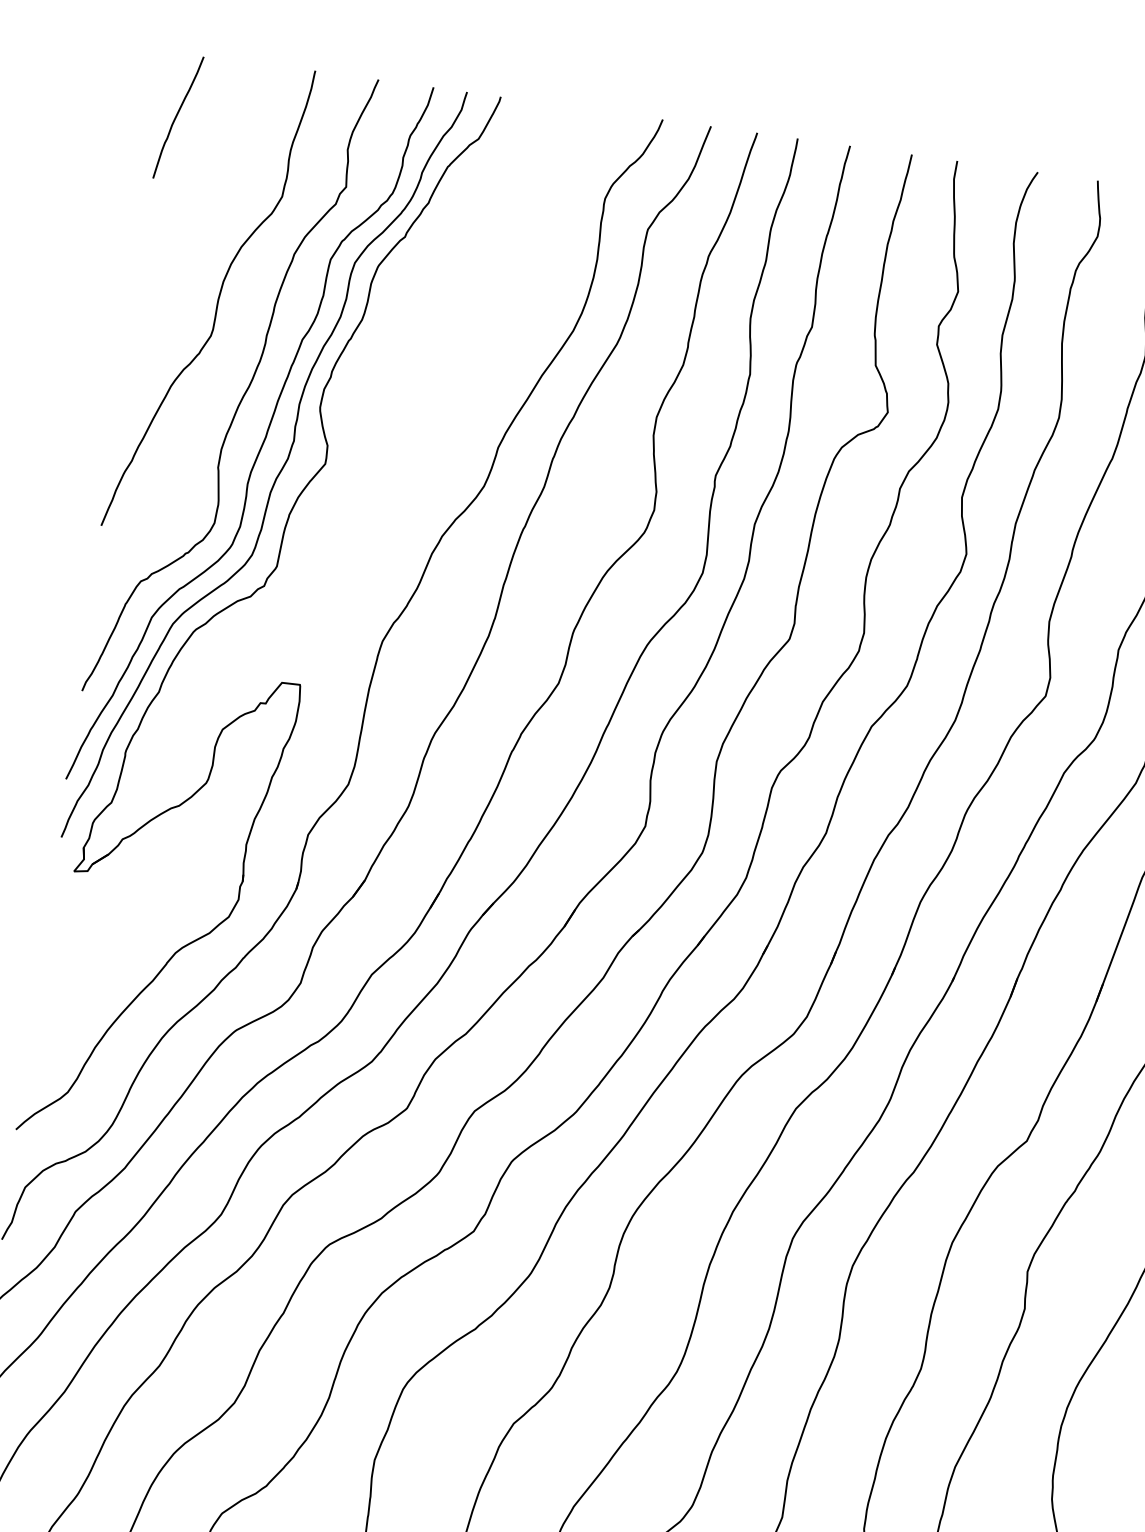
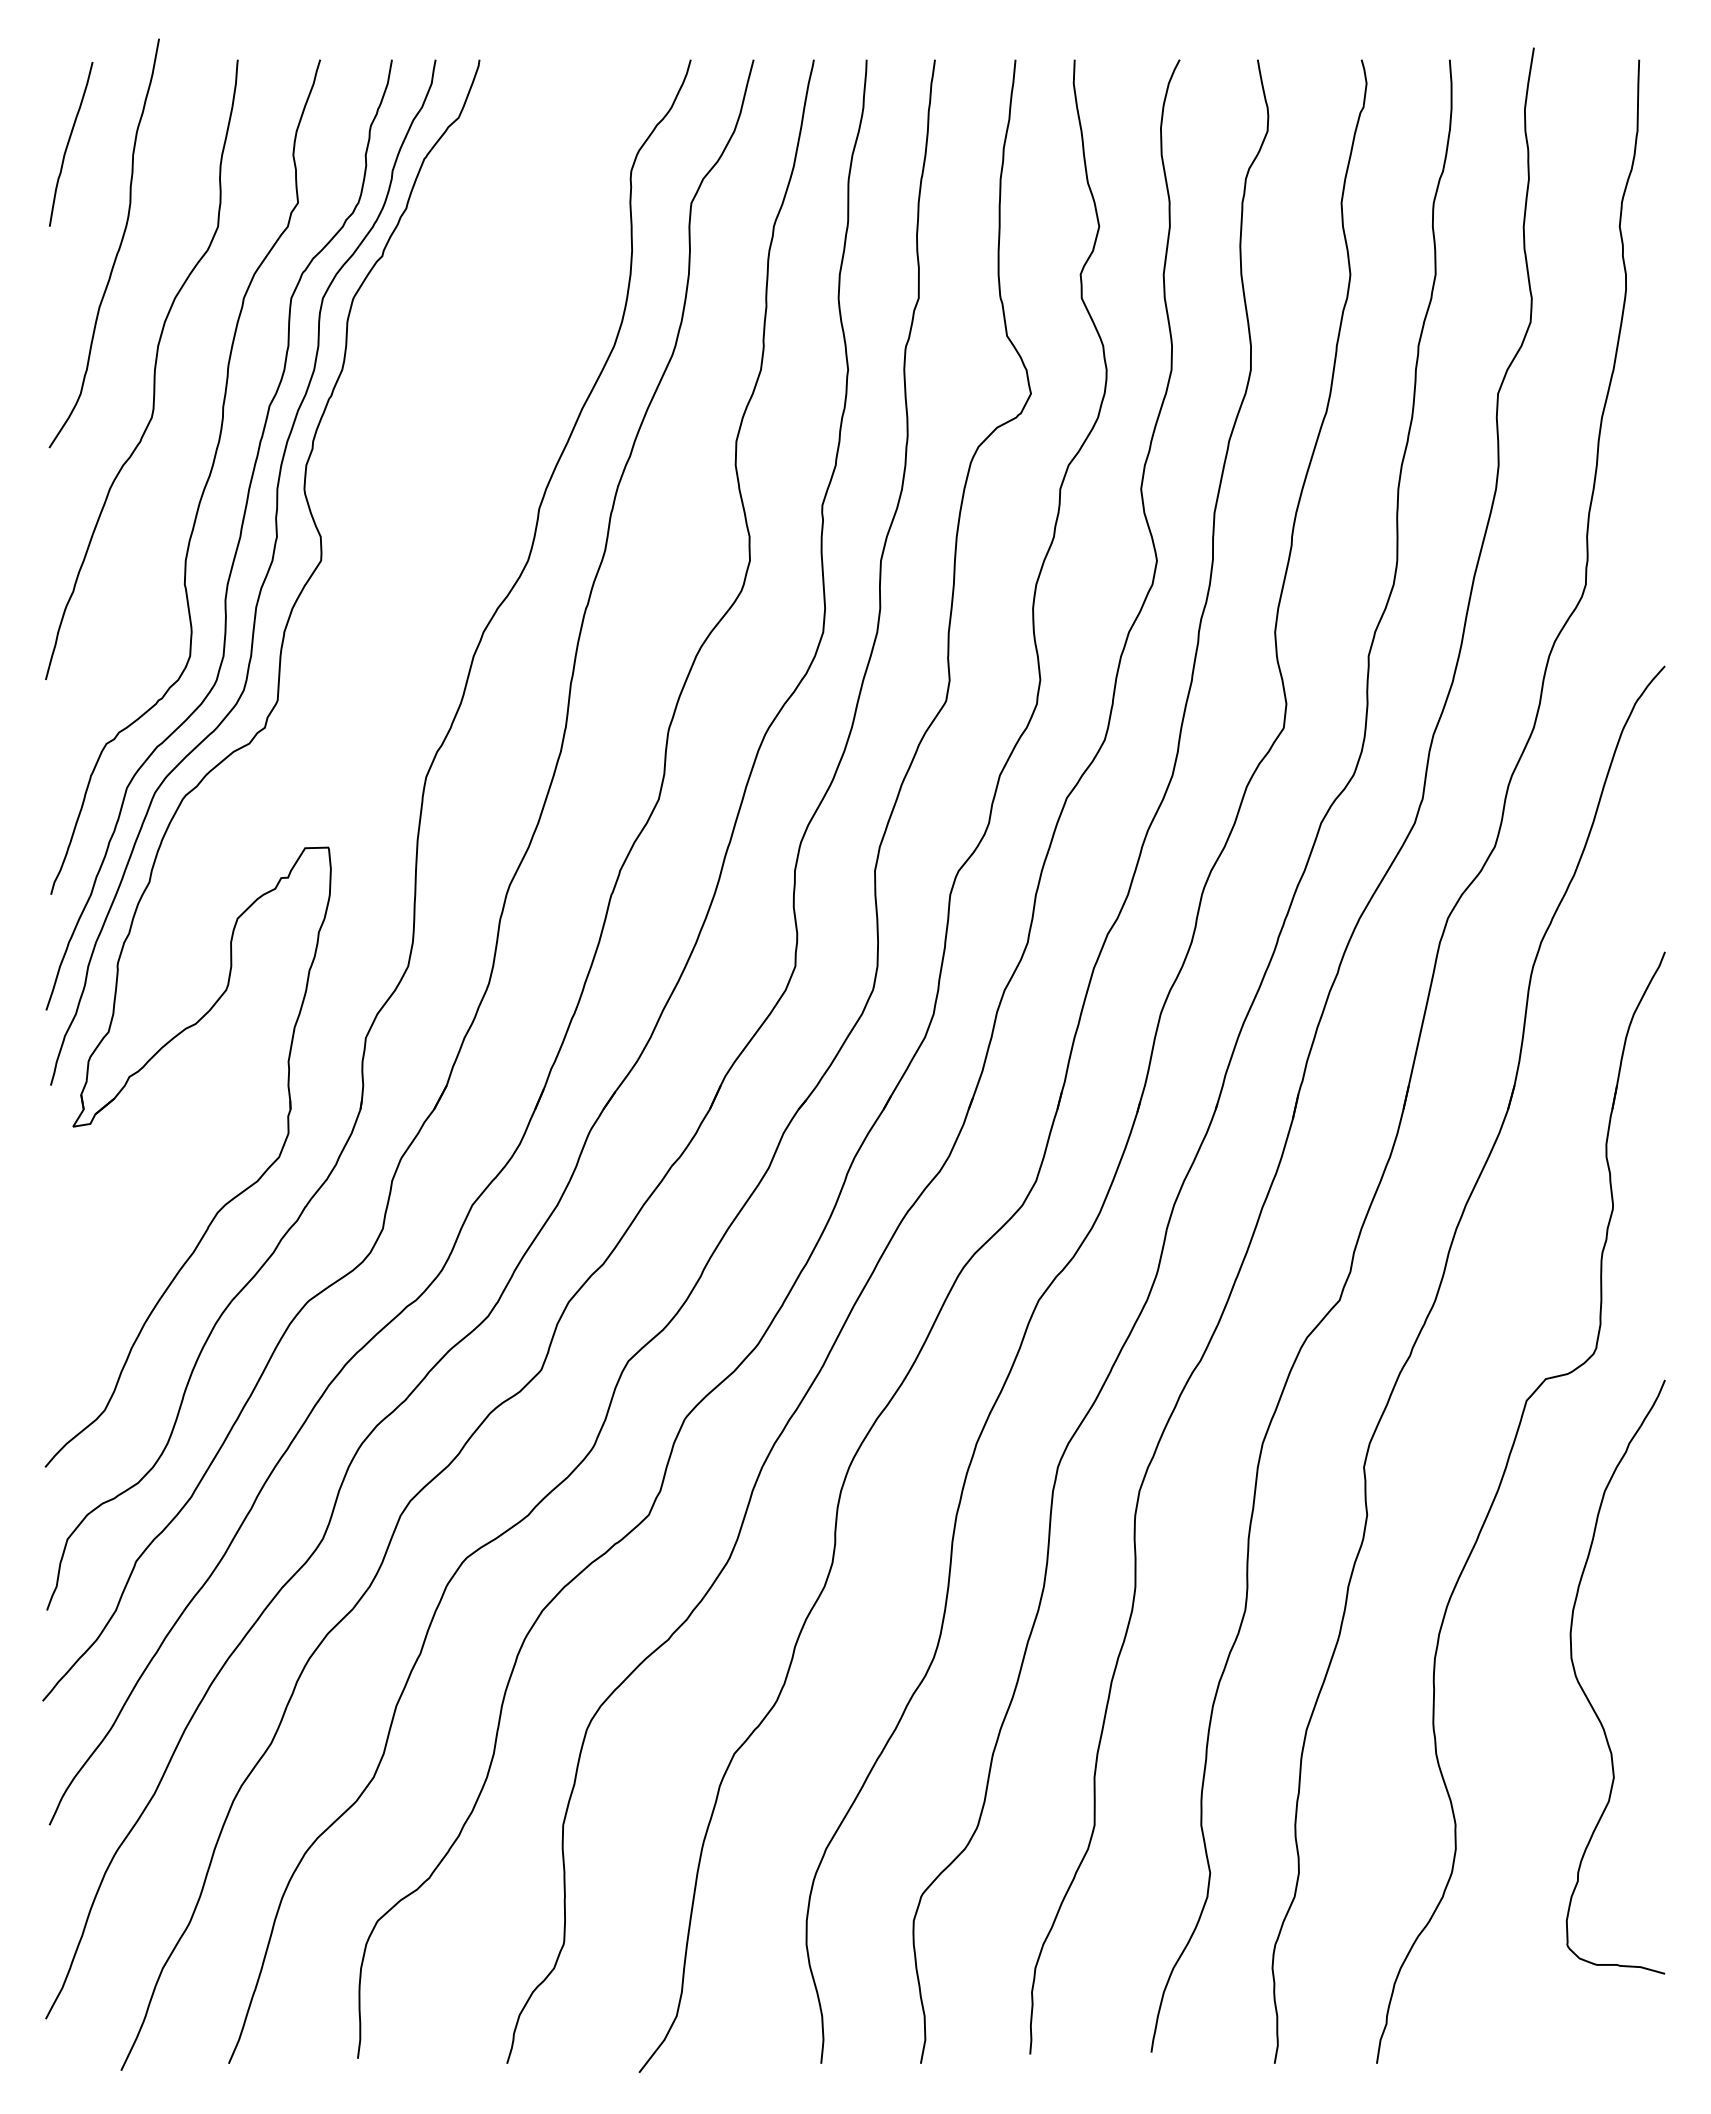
curve: (203, 201) -> (118, 247), added

